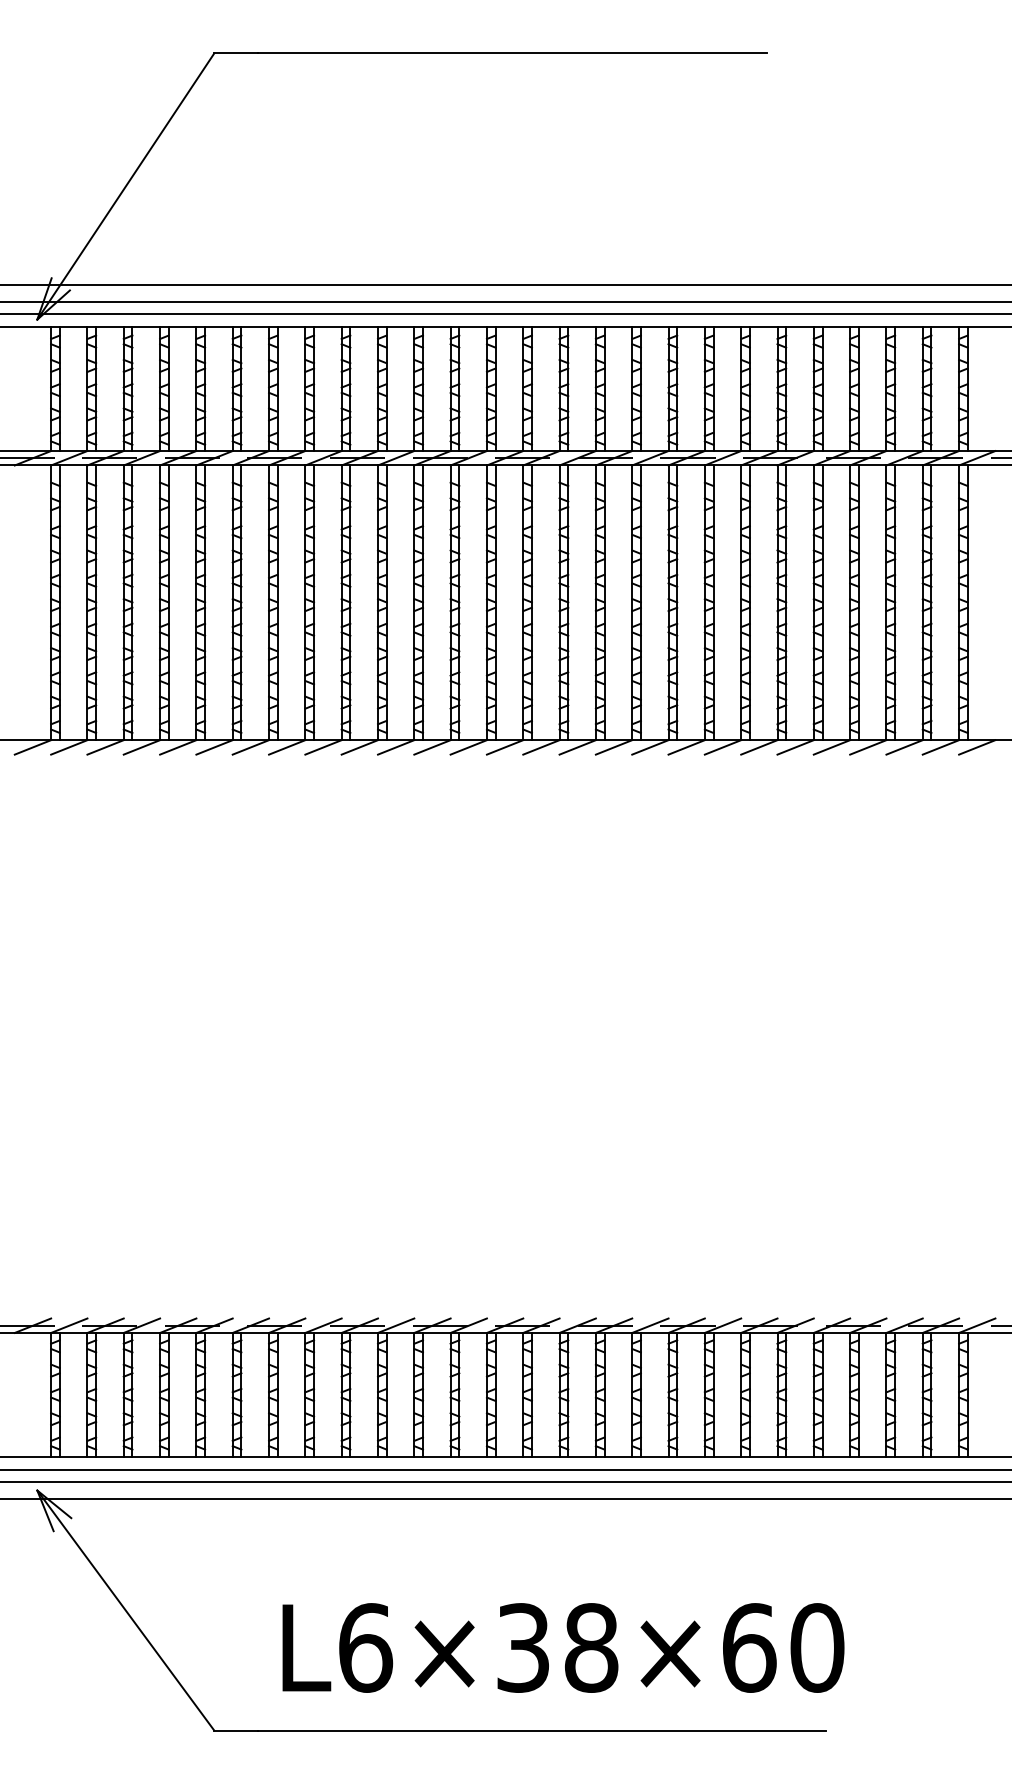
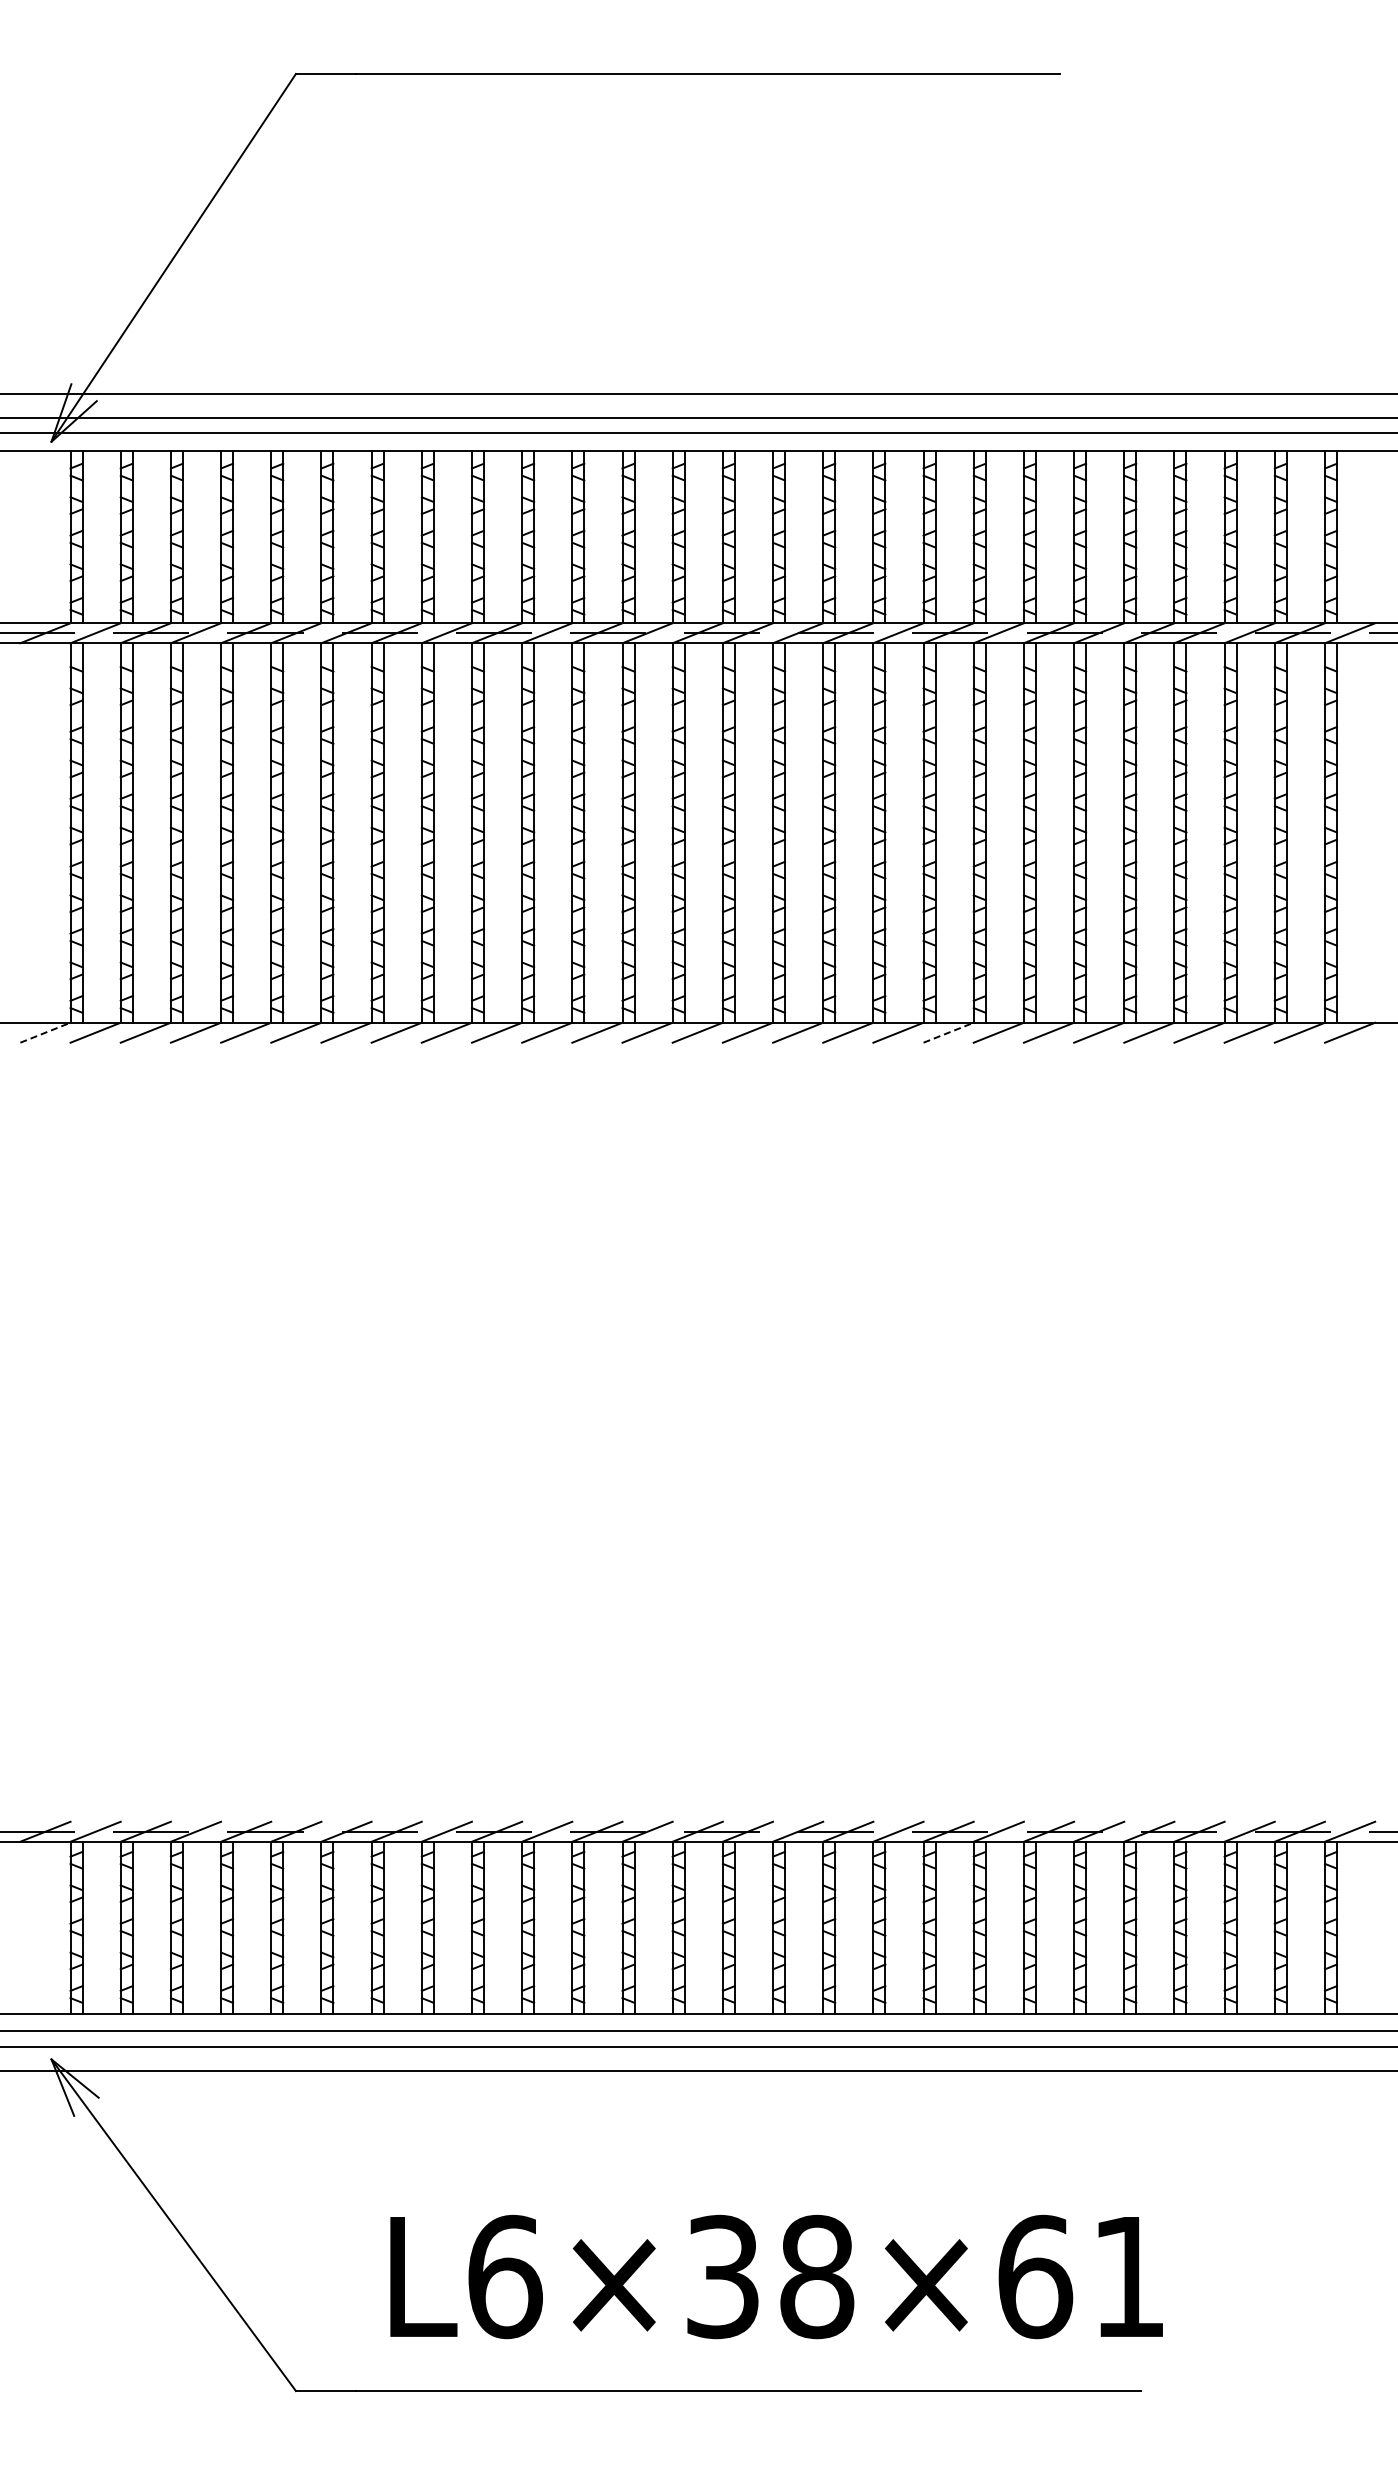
line: (32, 747) -> (45, 1032), solid -> dashed
line: (687, 747) -> (949, 1032), solid -> dashed
text: (817, 1647) -> (1129, 2276), L6×38×60 -> L6×38×61

